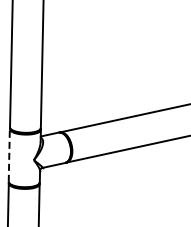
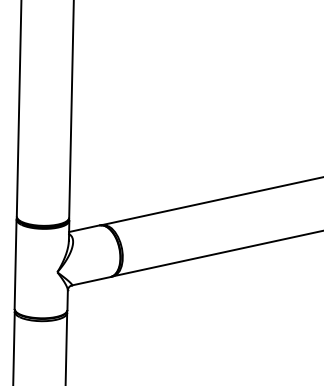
line: (9, 155) -> (15, 264), dashed -> solid

